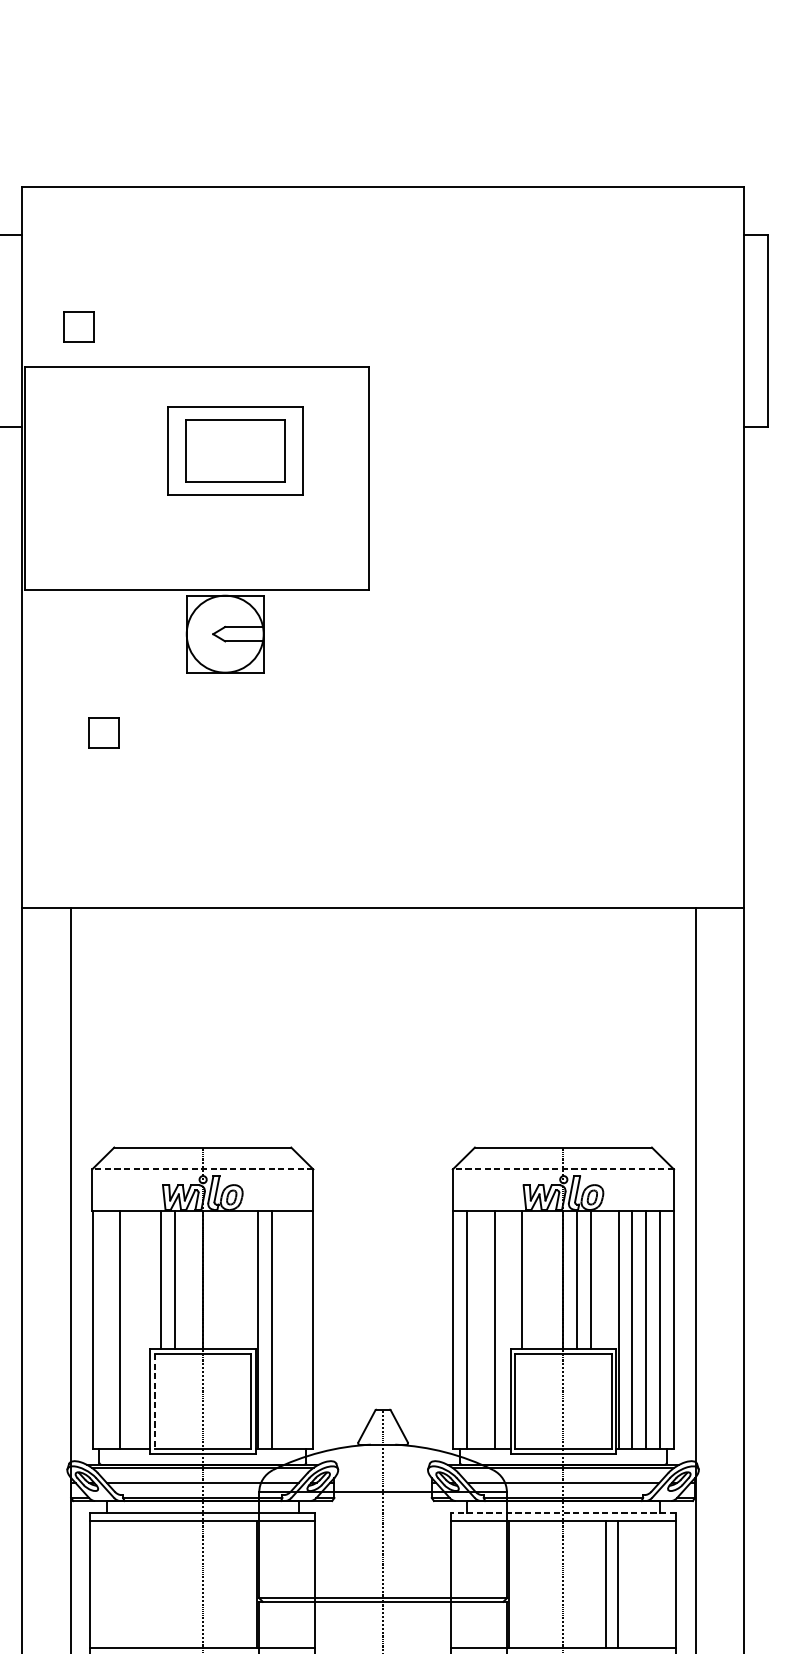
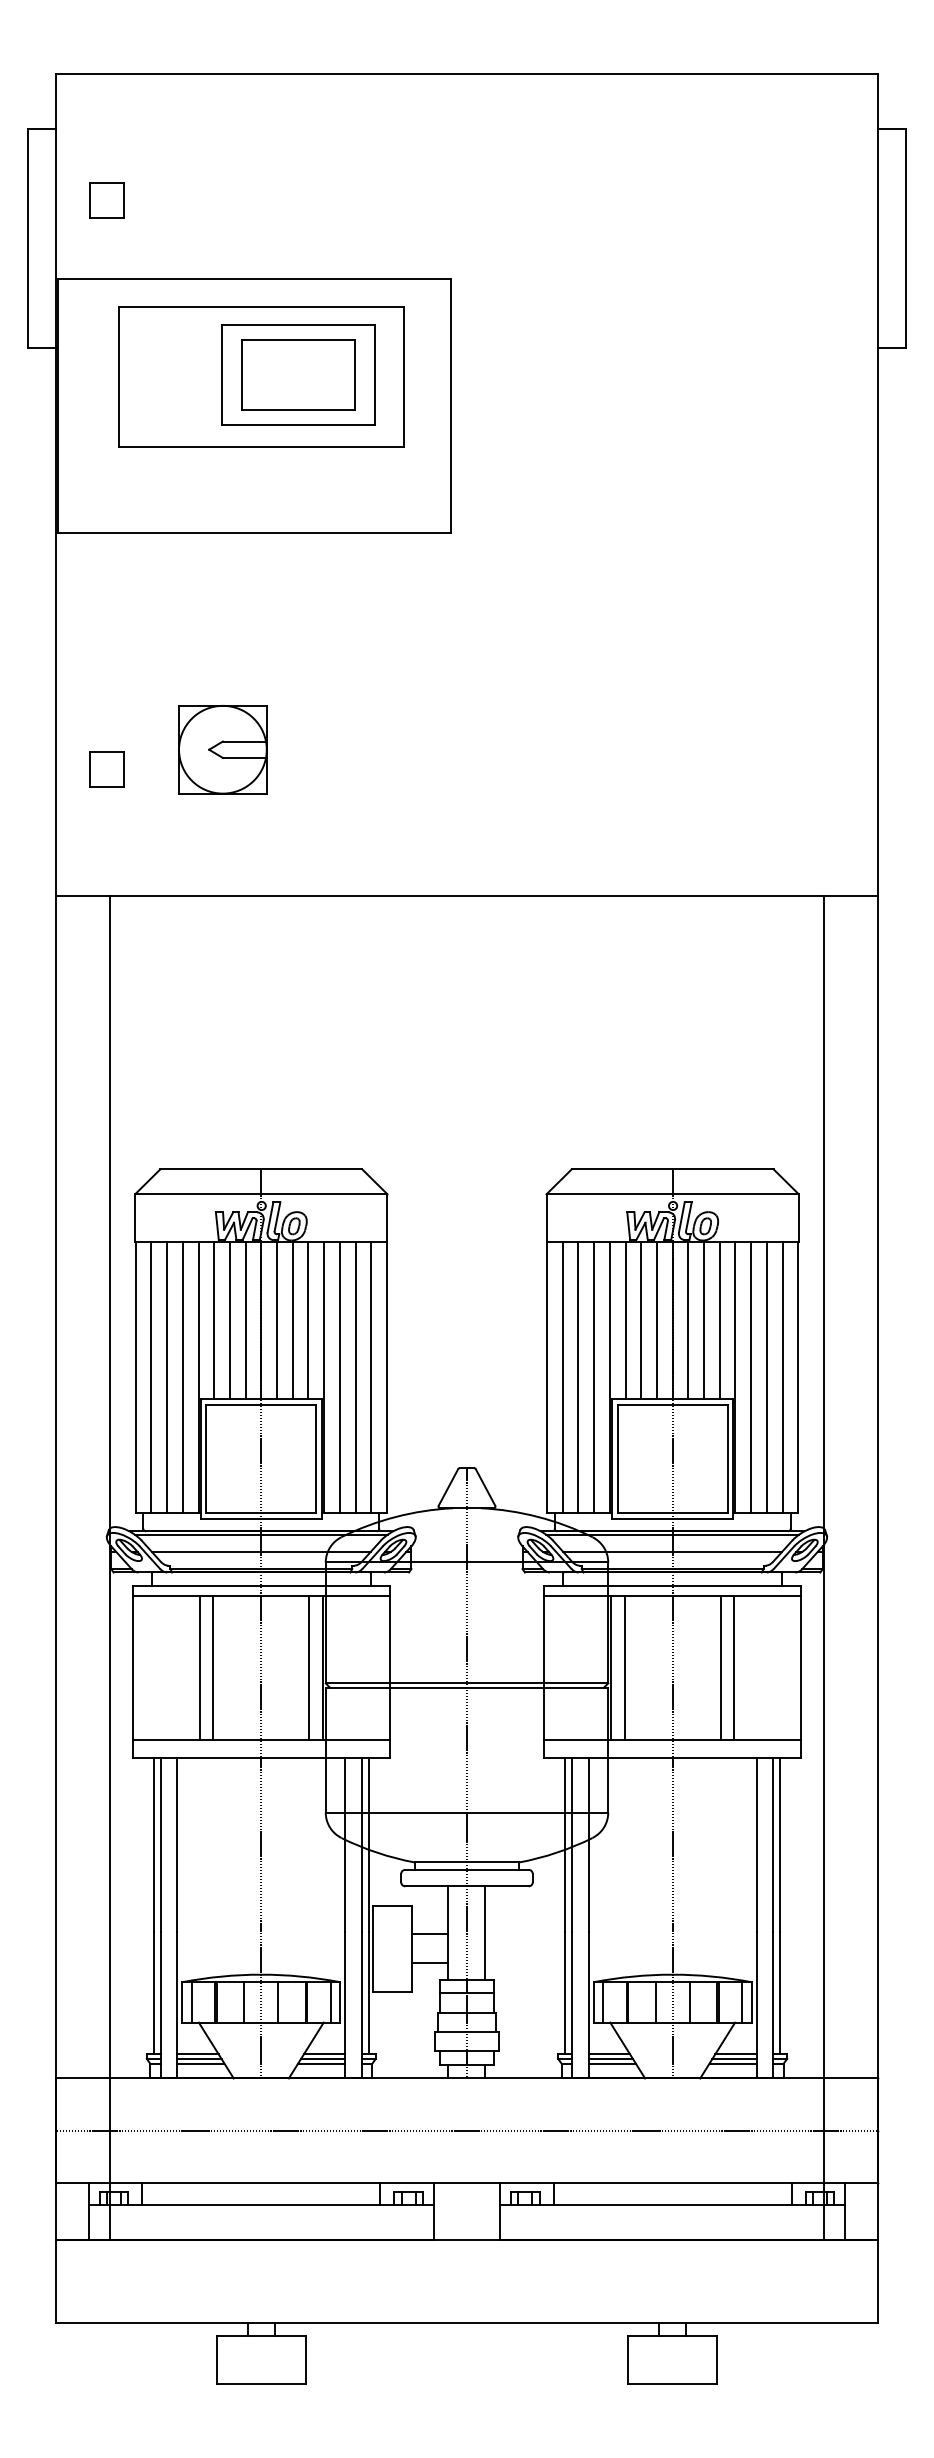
part: (78, 327) -> (106, 200), moved
part: (202, 452) -> (261, 376), added
part: (224, 633) -> (222, 749), moved
part: (103, 733) -> (106, 769), moved
line: (202, 1169) -> (260, 1194), dashed -> solid
line: (563, 1169) -> (672, 1194), dashed -> solid
line: (188, 1280) -> (245, 1320), added
line: (216, 1280) -> (277, 1320), added
line: (230, 1280) -> (292, 1320), added
line: (244, 1280) -> (308, 1320), added
line: (536, 1280) -> (641, 1320), added
line: (549, 1280) -> (656, 1320), added
line: (604, 1280) -> (719, 1320), added
line: (106, 1330) -> (151, 1377), added
line: (133, 1330) -> (182, 1377), added
line: (147, 1330) -> (198, 1377), added
line: (285, 1330) -> (355, 1377), added
line: (299, 1330) -> (371, 1377), added
line: (480, 1330) -> (578, 1377), added
line: (508, 1330) -> (609, 1377), added
line: (154, 1401) -> (206, 1459), dashed -> solid
line: (563, 1513) -> (672, 1586), dashed -> solid
line: (148, 1584) -> (199, 1667), added
line: (160, 1584) -> (213, 1667), added
line: (245, 1584) -> (309, 1667), added
line: (521, 1584) -> (624, 1667), added

